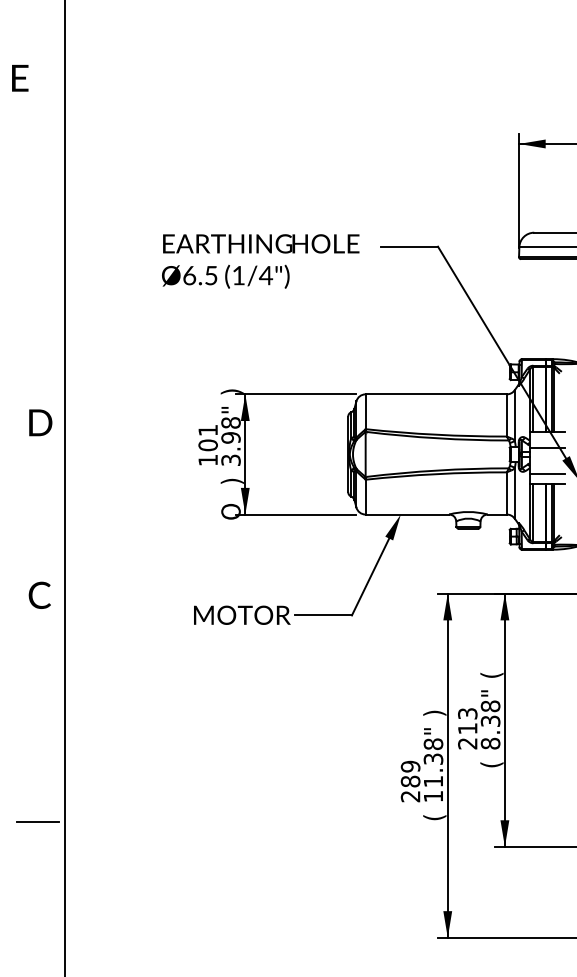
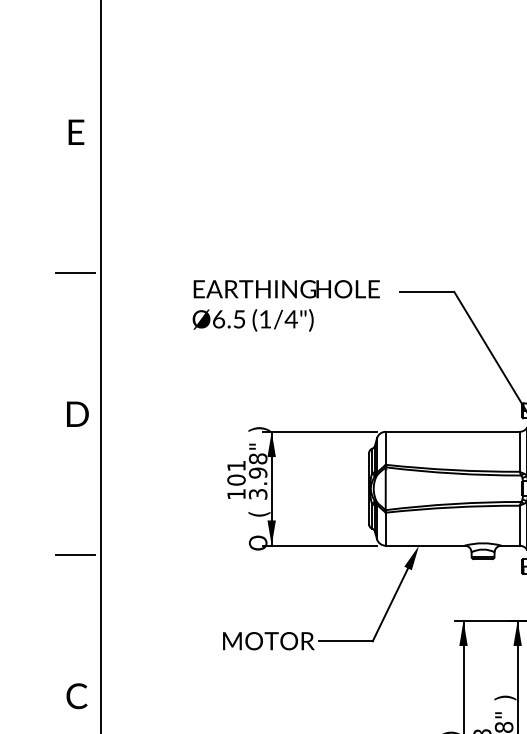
text: (20, 78) -> (76, 132), moved
line: (37, 227) -> (74, 273), added
text: (40, 422) -> (77, 413), moved
text: (231, 480) -> (258, 513), ) -> (
line: (37, 524) -> (74, 555), added
text: (39, 594) -> (76, 695), moved
text: (491, 674) -> (504, 697), ( -> )

